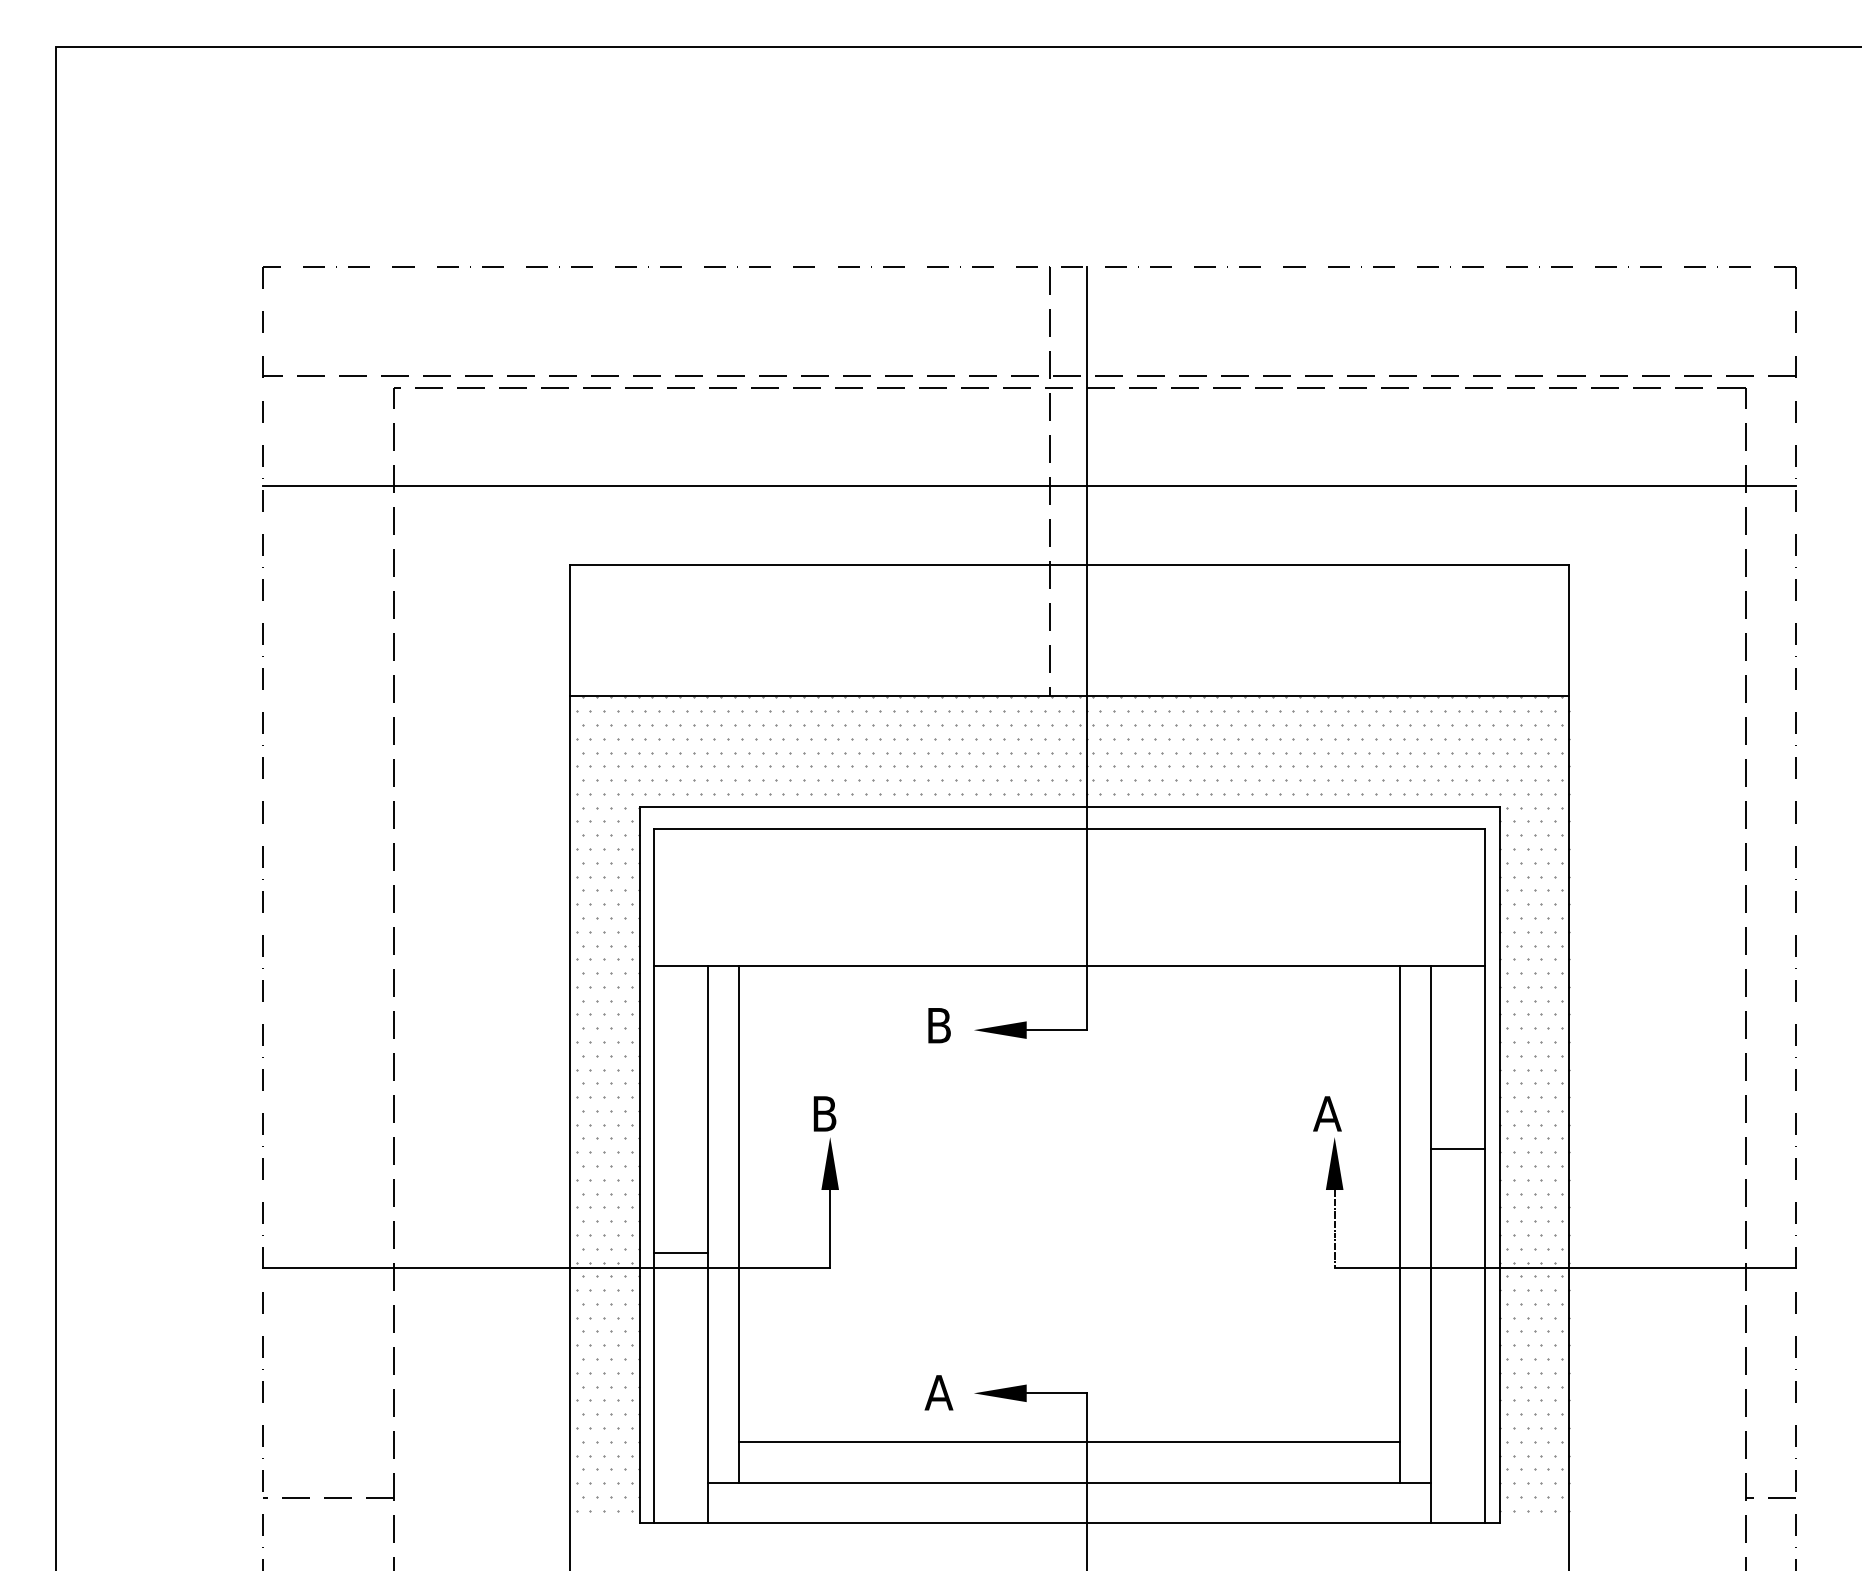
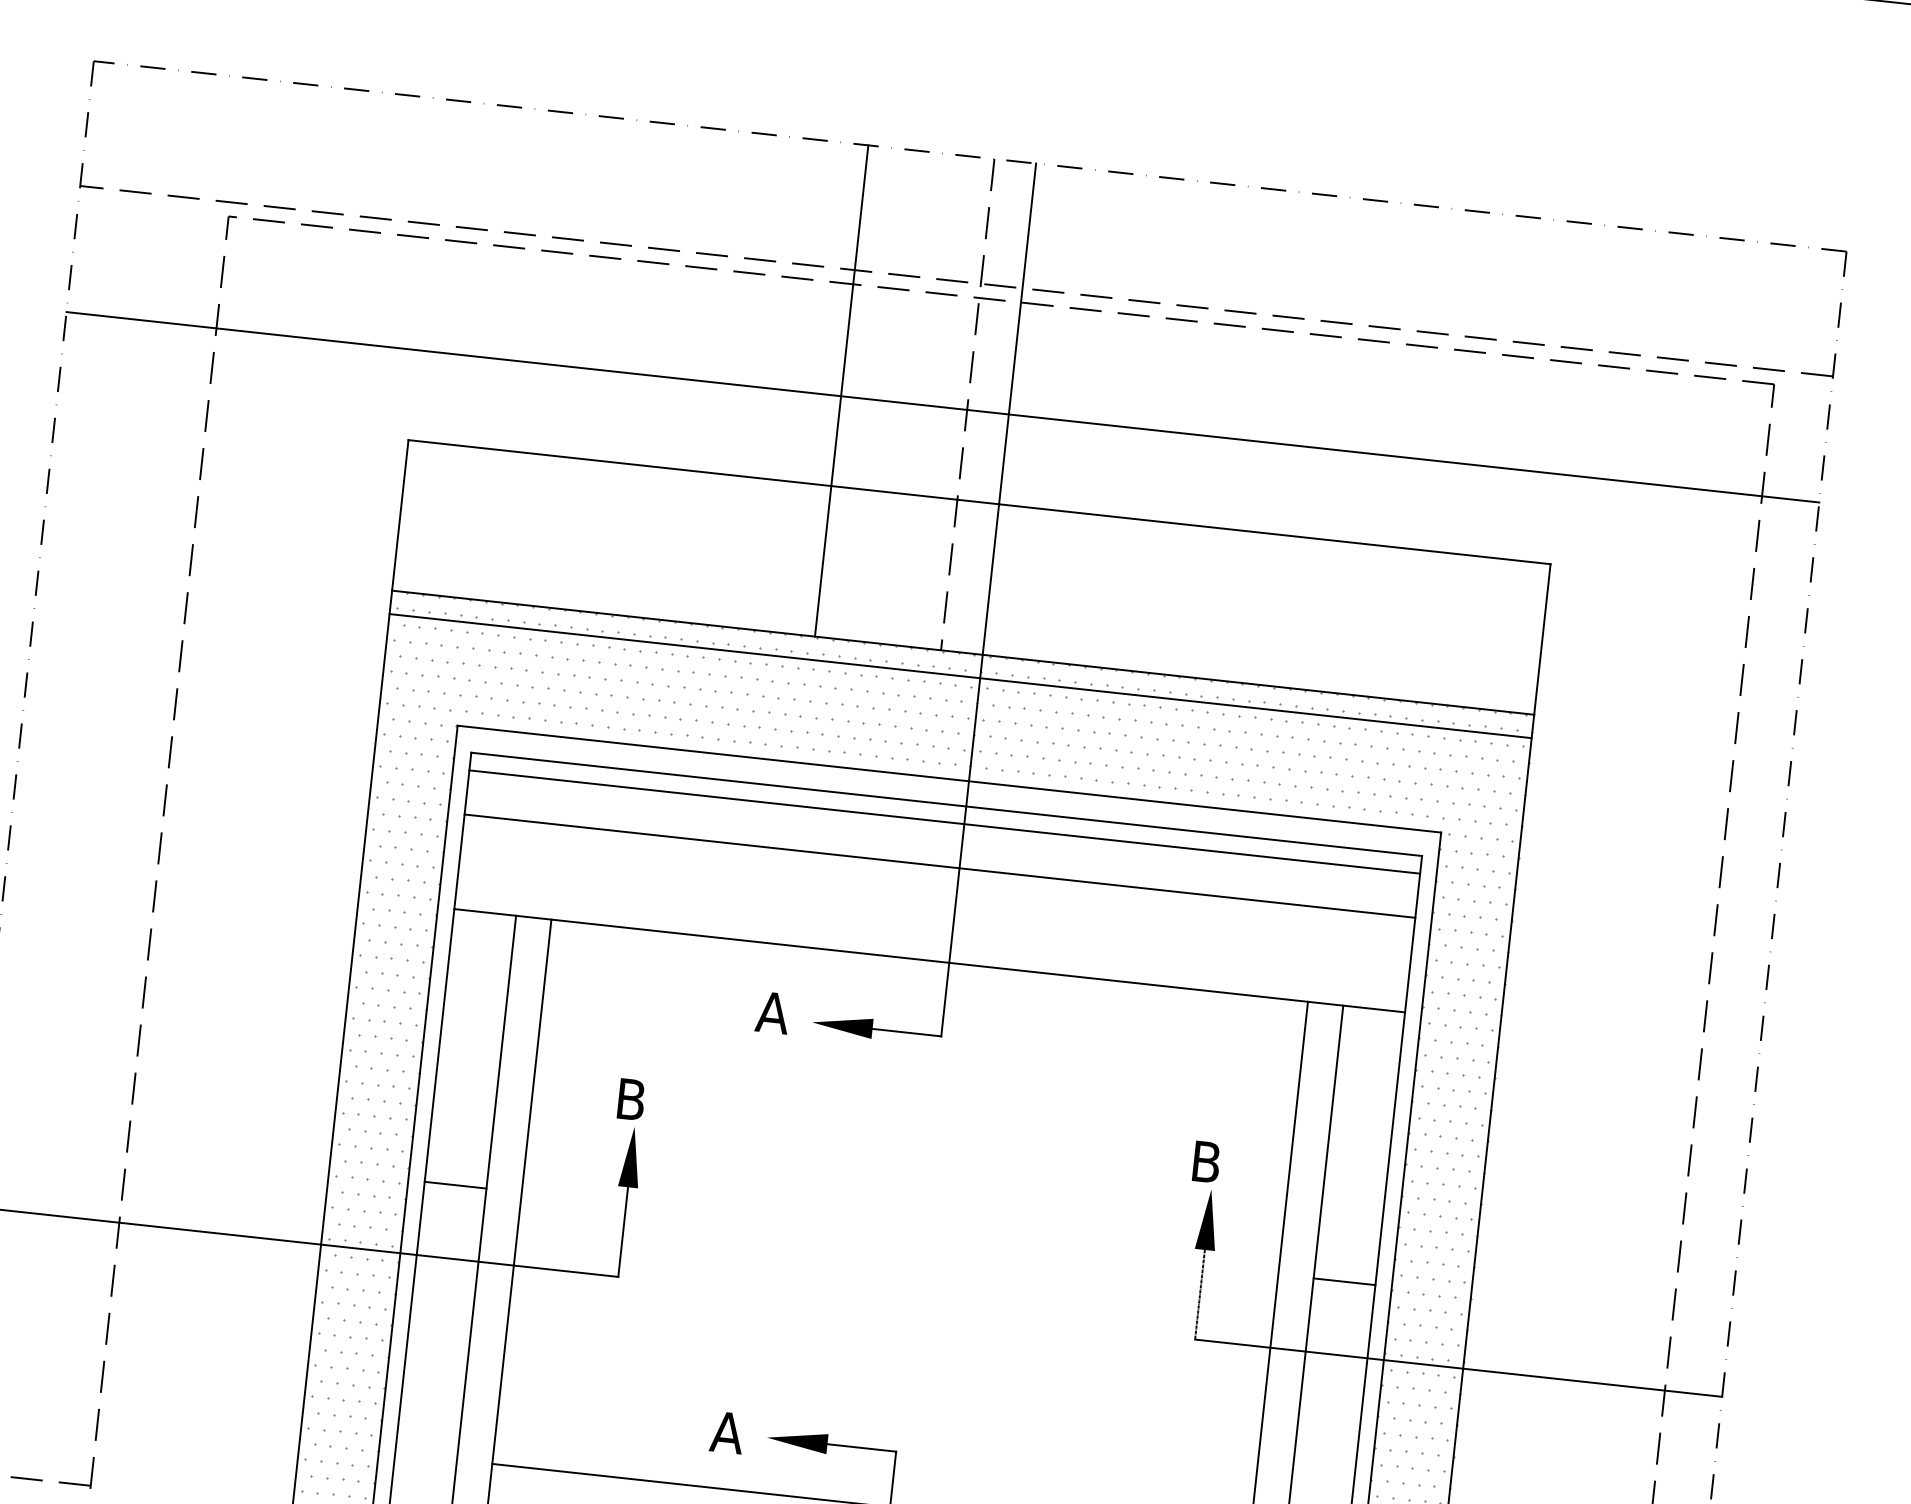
line: (940, 481) -> (842, 390), added
line: (1069, 716) -> (960, 675), added
line: (1069, 844) -> (944, 821), added
line: (1069, 883) -> (939, 866), added
text: (938, 1025) -> (772, 1012), B -> A
text: (1327, 1113) -> (1206, 1161), A -> B
line: (1458, 1149) -> (1344, 1281), moved
line: (680, 1253) -> (455, 1185), moved

